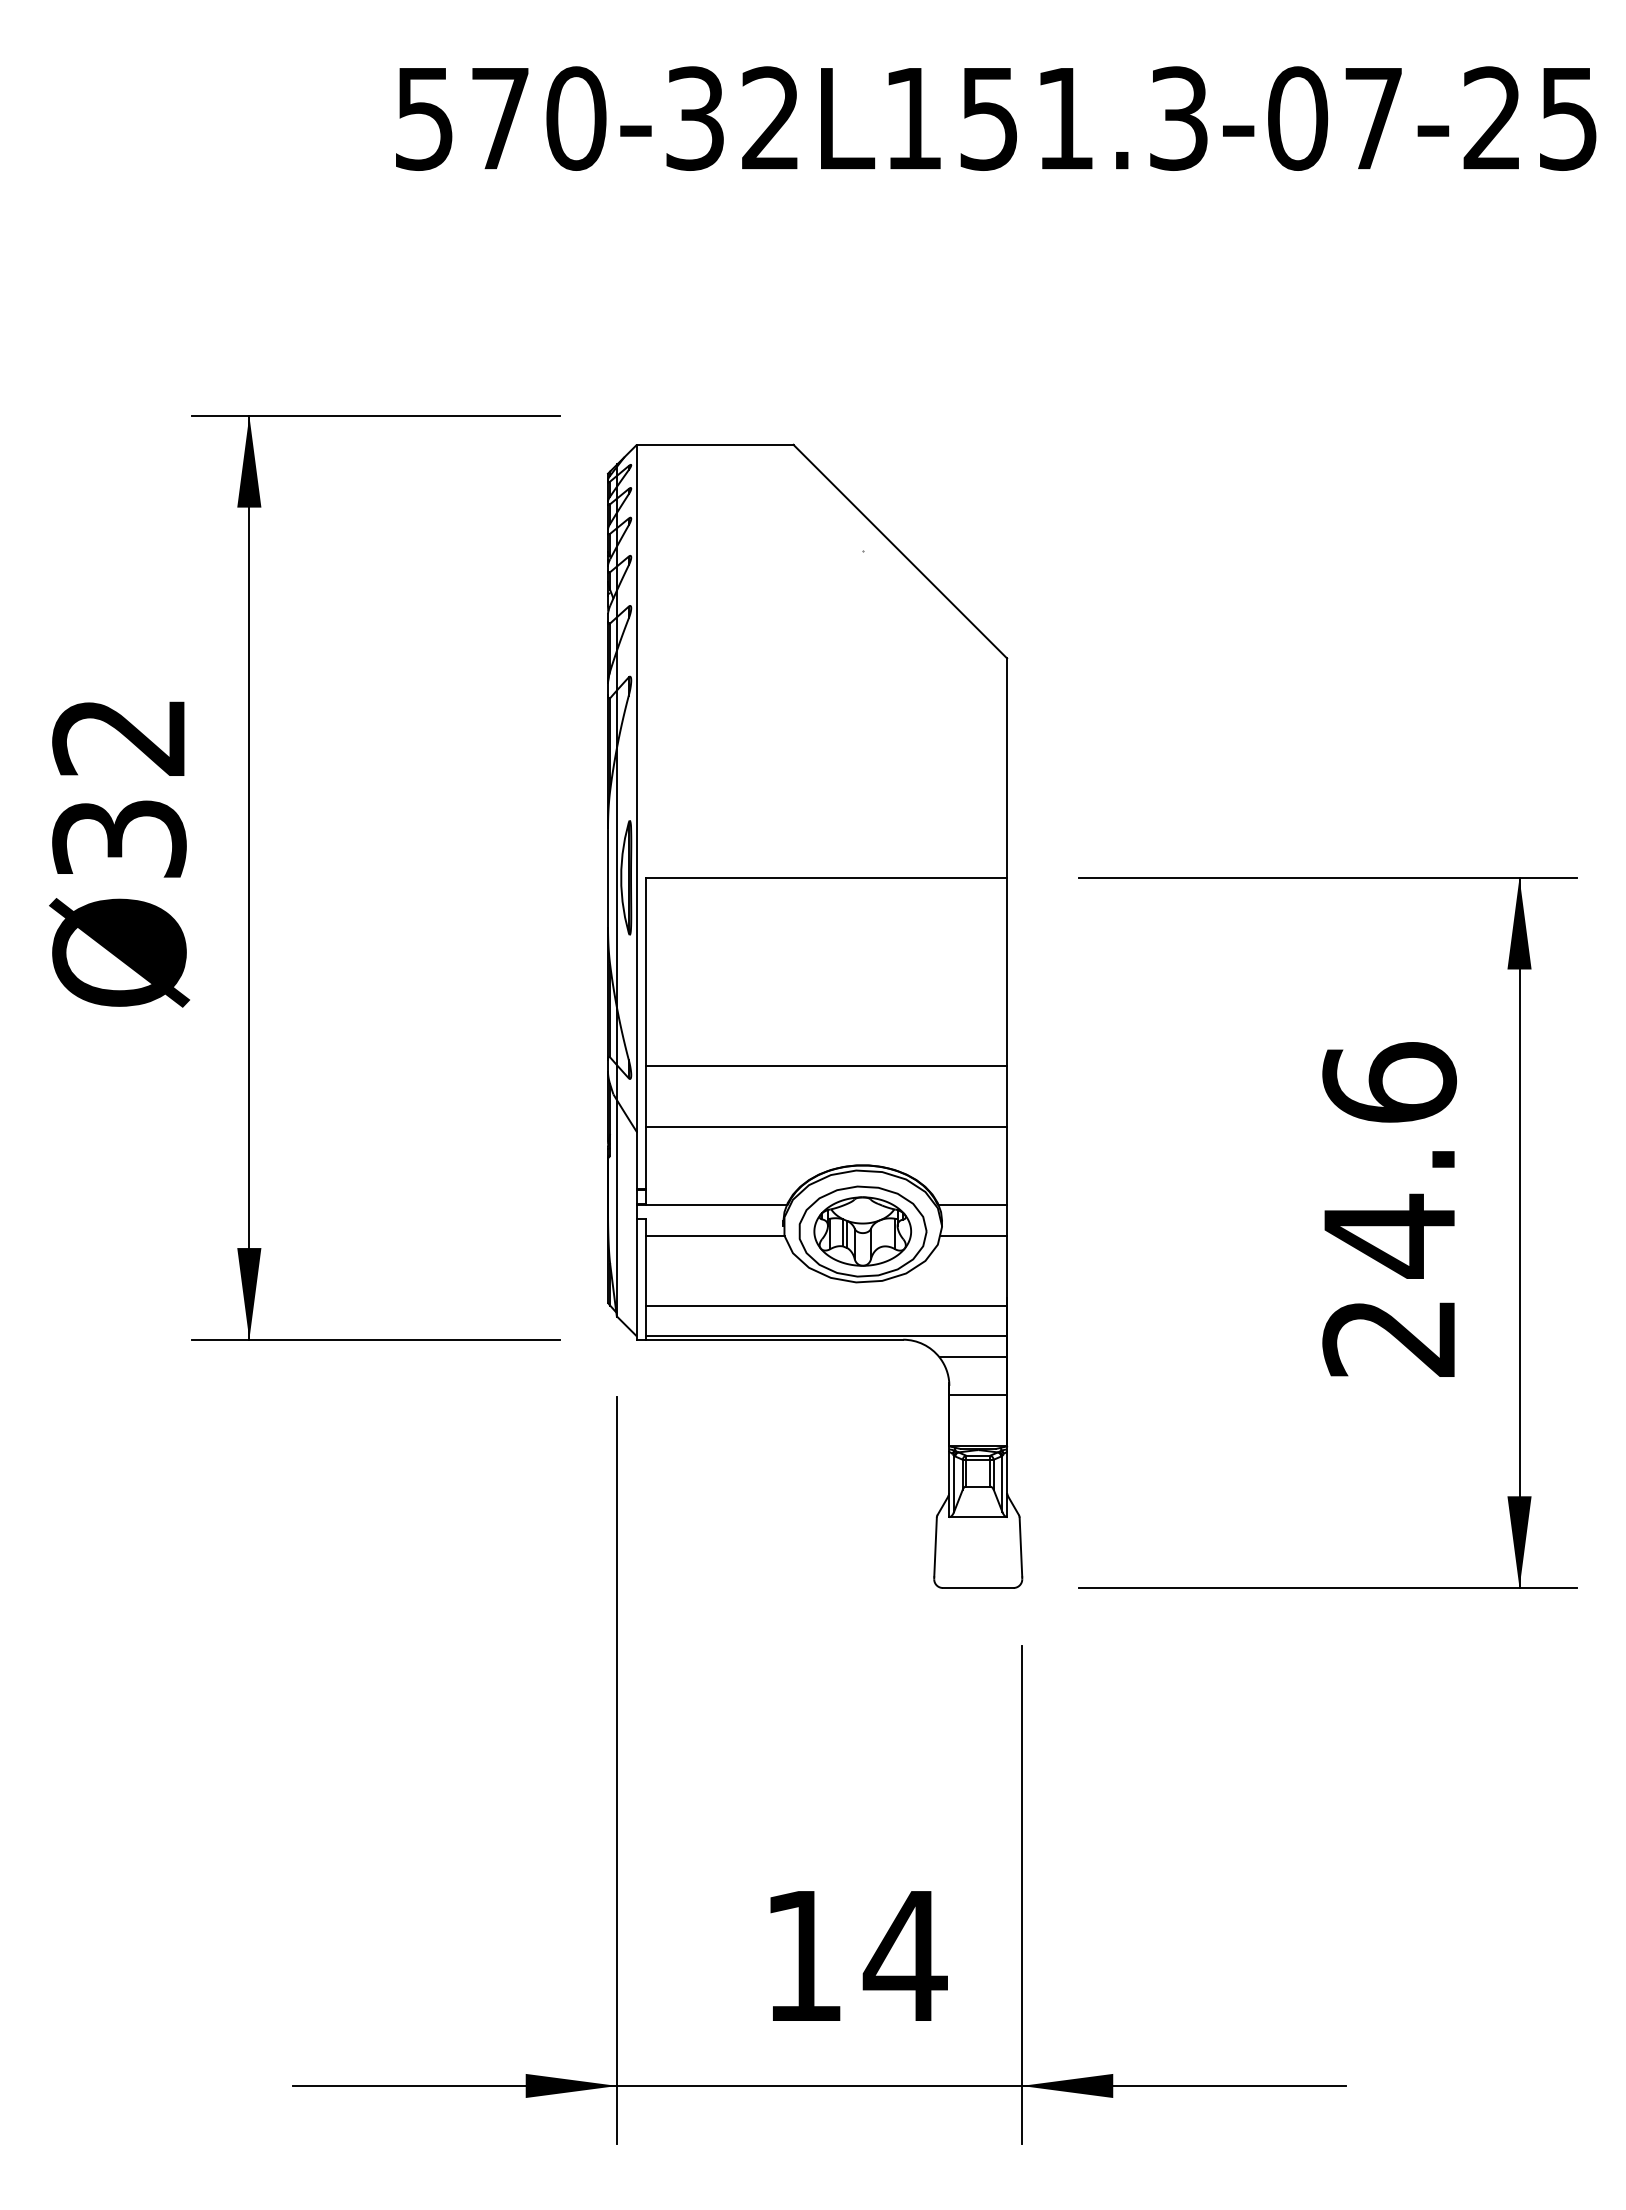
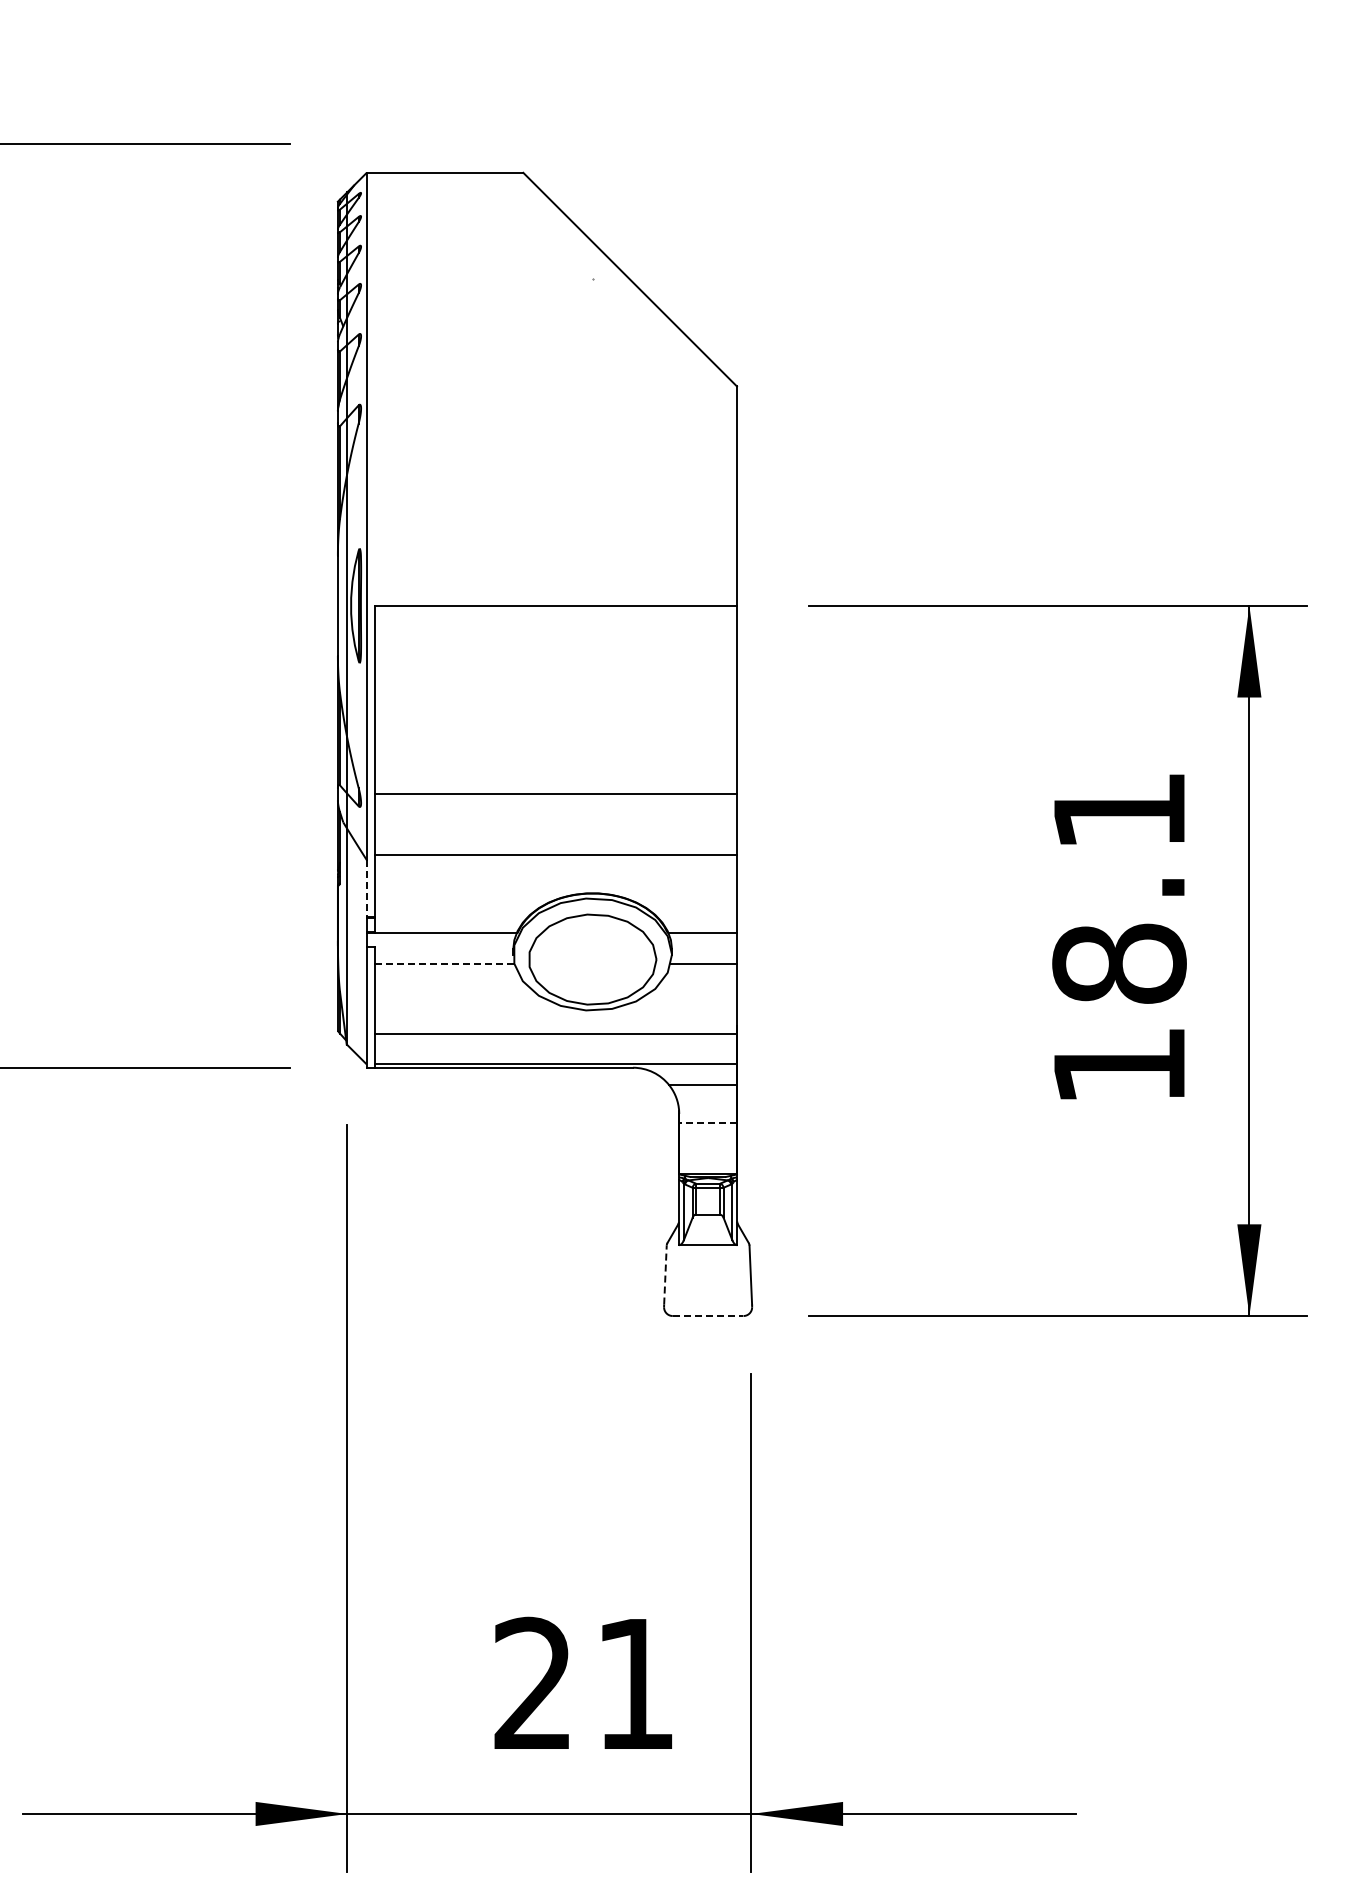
line: (636, 1160) -> (366, 888), solid -> dashed
text: (1389, 1209) -> (1119, 937), 24.6 -> 18.1
part: (862, 1231) -> (592, 959), removed
line: (715, 1236) -> (445, 964), solid -> dashed
line: (978, 1394) -> (708, 1122), solid -> dashed
line: (935, 1546) -> (665, 1274), solid -> dashed
line: (978, 1587) -> (708, 1315), solid -> dashed
text: (855, 1954) -> (585, 1682), 14 -> 21

